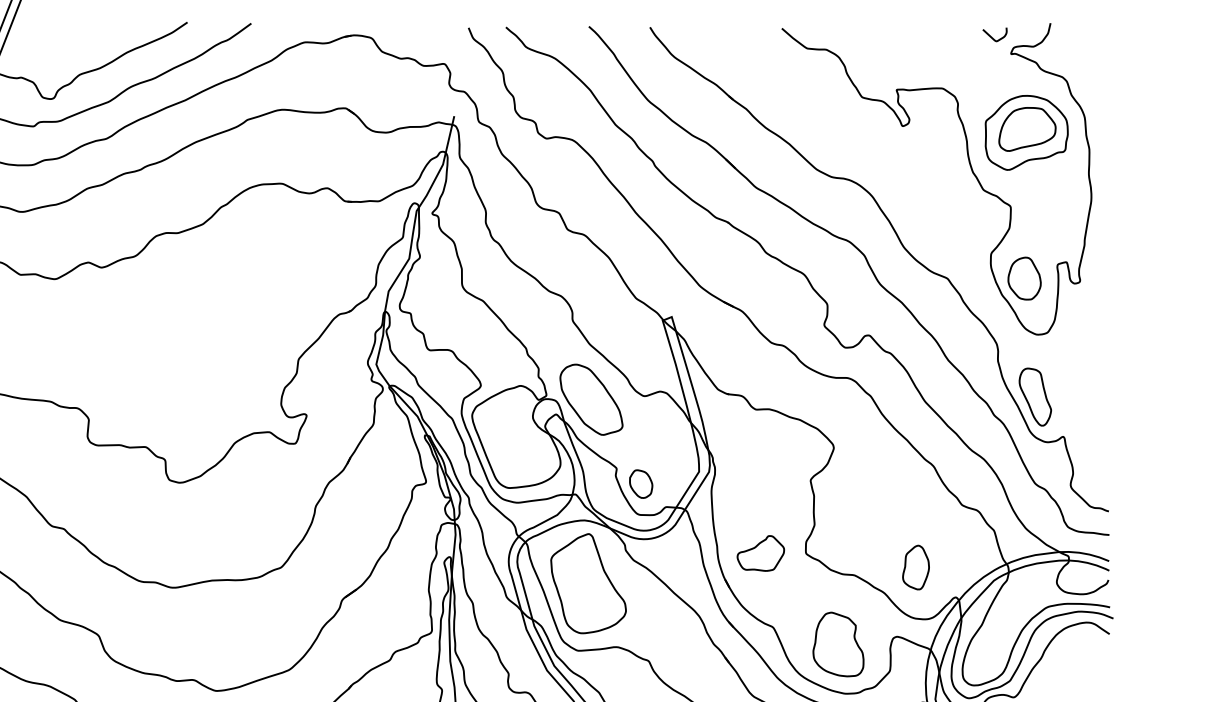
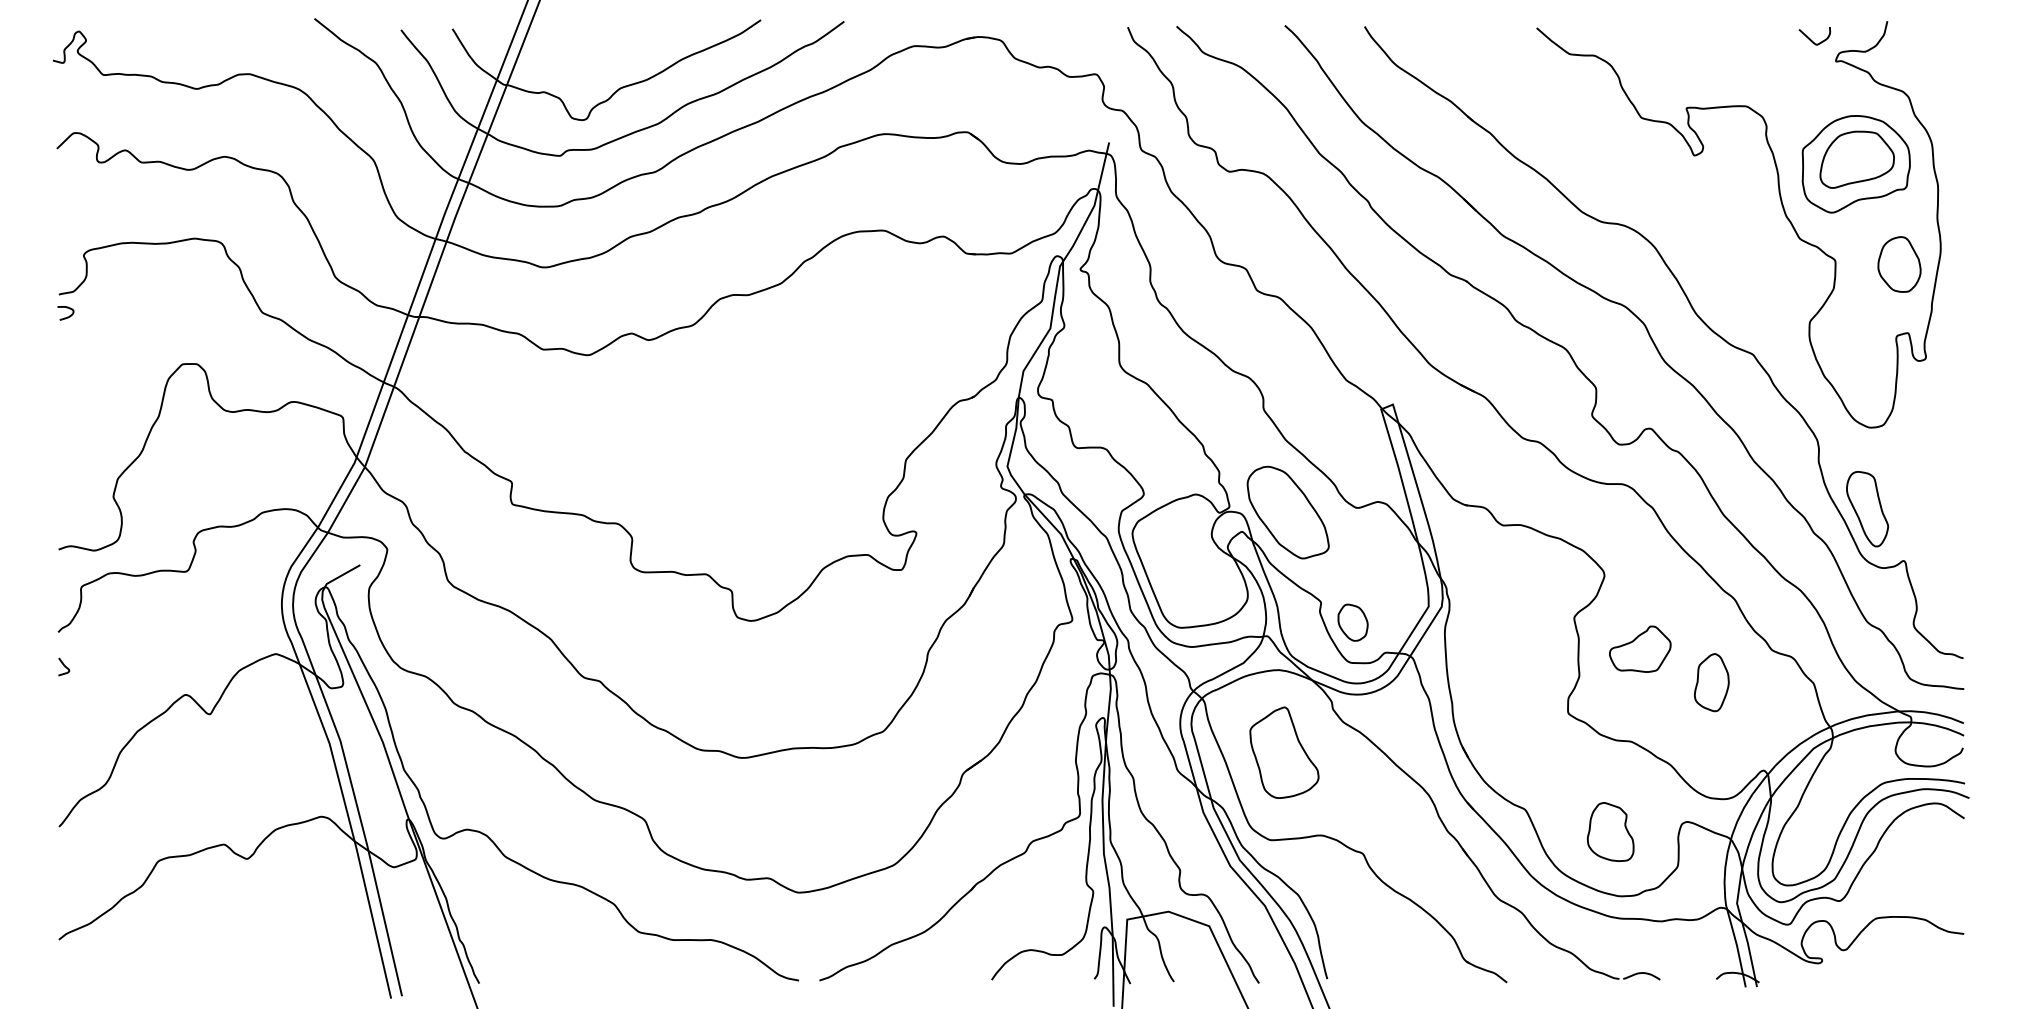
part: (1024, 278) -> (1899, 264), moved
part: (761, 552) -> (1640, 648), moved
part: (915, 567) -> (1711, 682), moved
part: (588, 583) -> (1284, 752), size x0.7
part: (838, 644) -> (1610, 831), size x0.7

